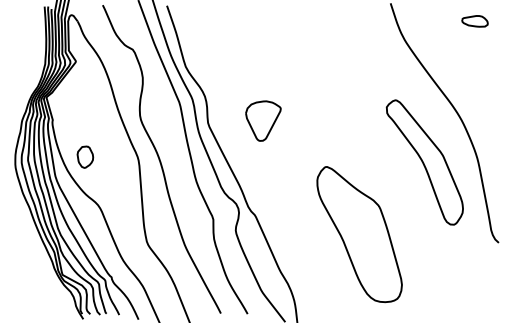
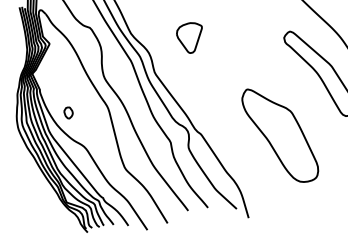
part: (263, 120) -> (190, 37), moved
part: (85, 156) -> (68, 112), size x0.7

